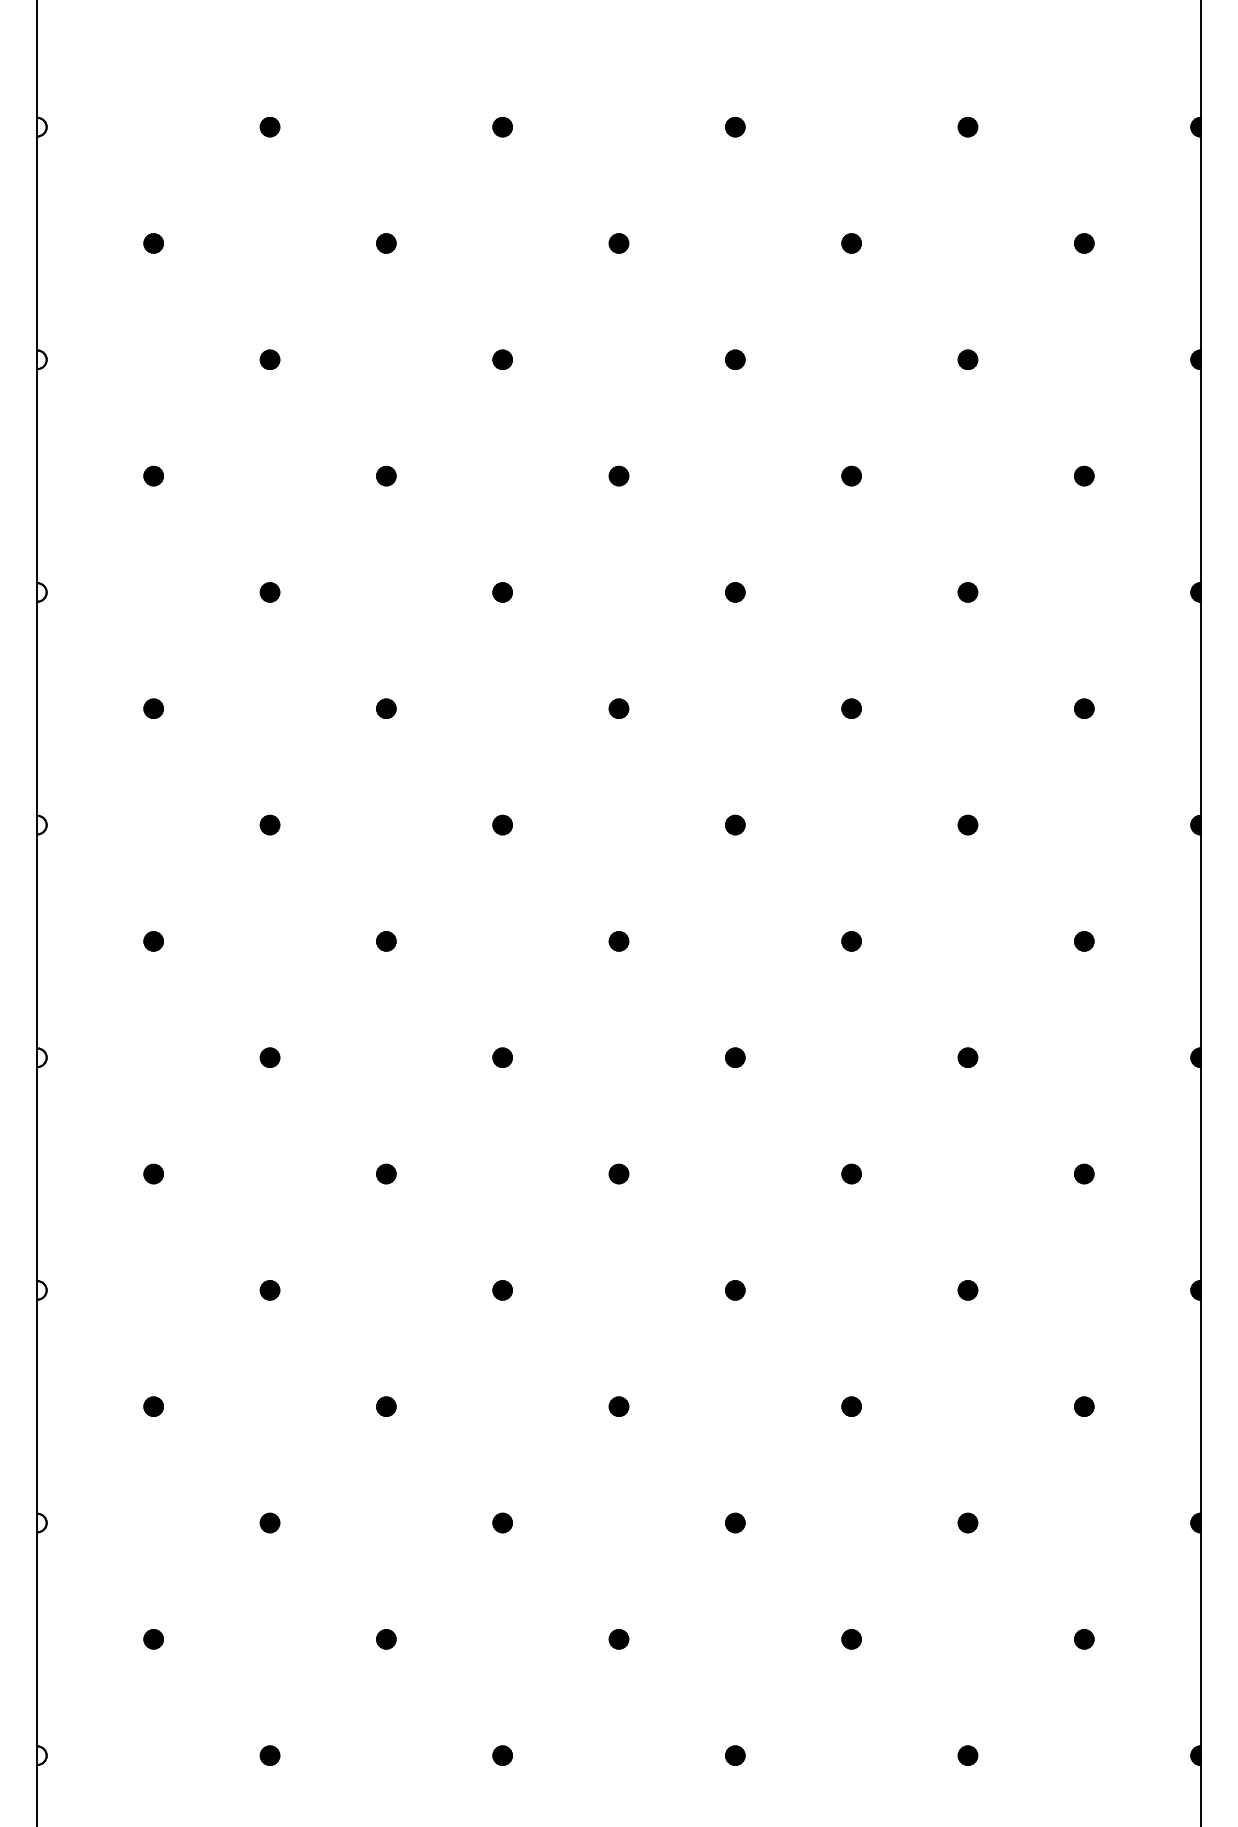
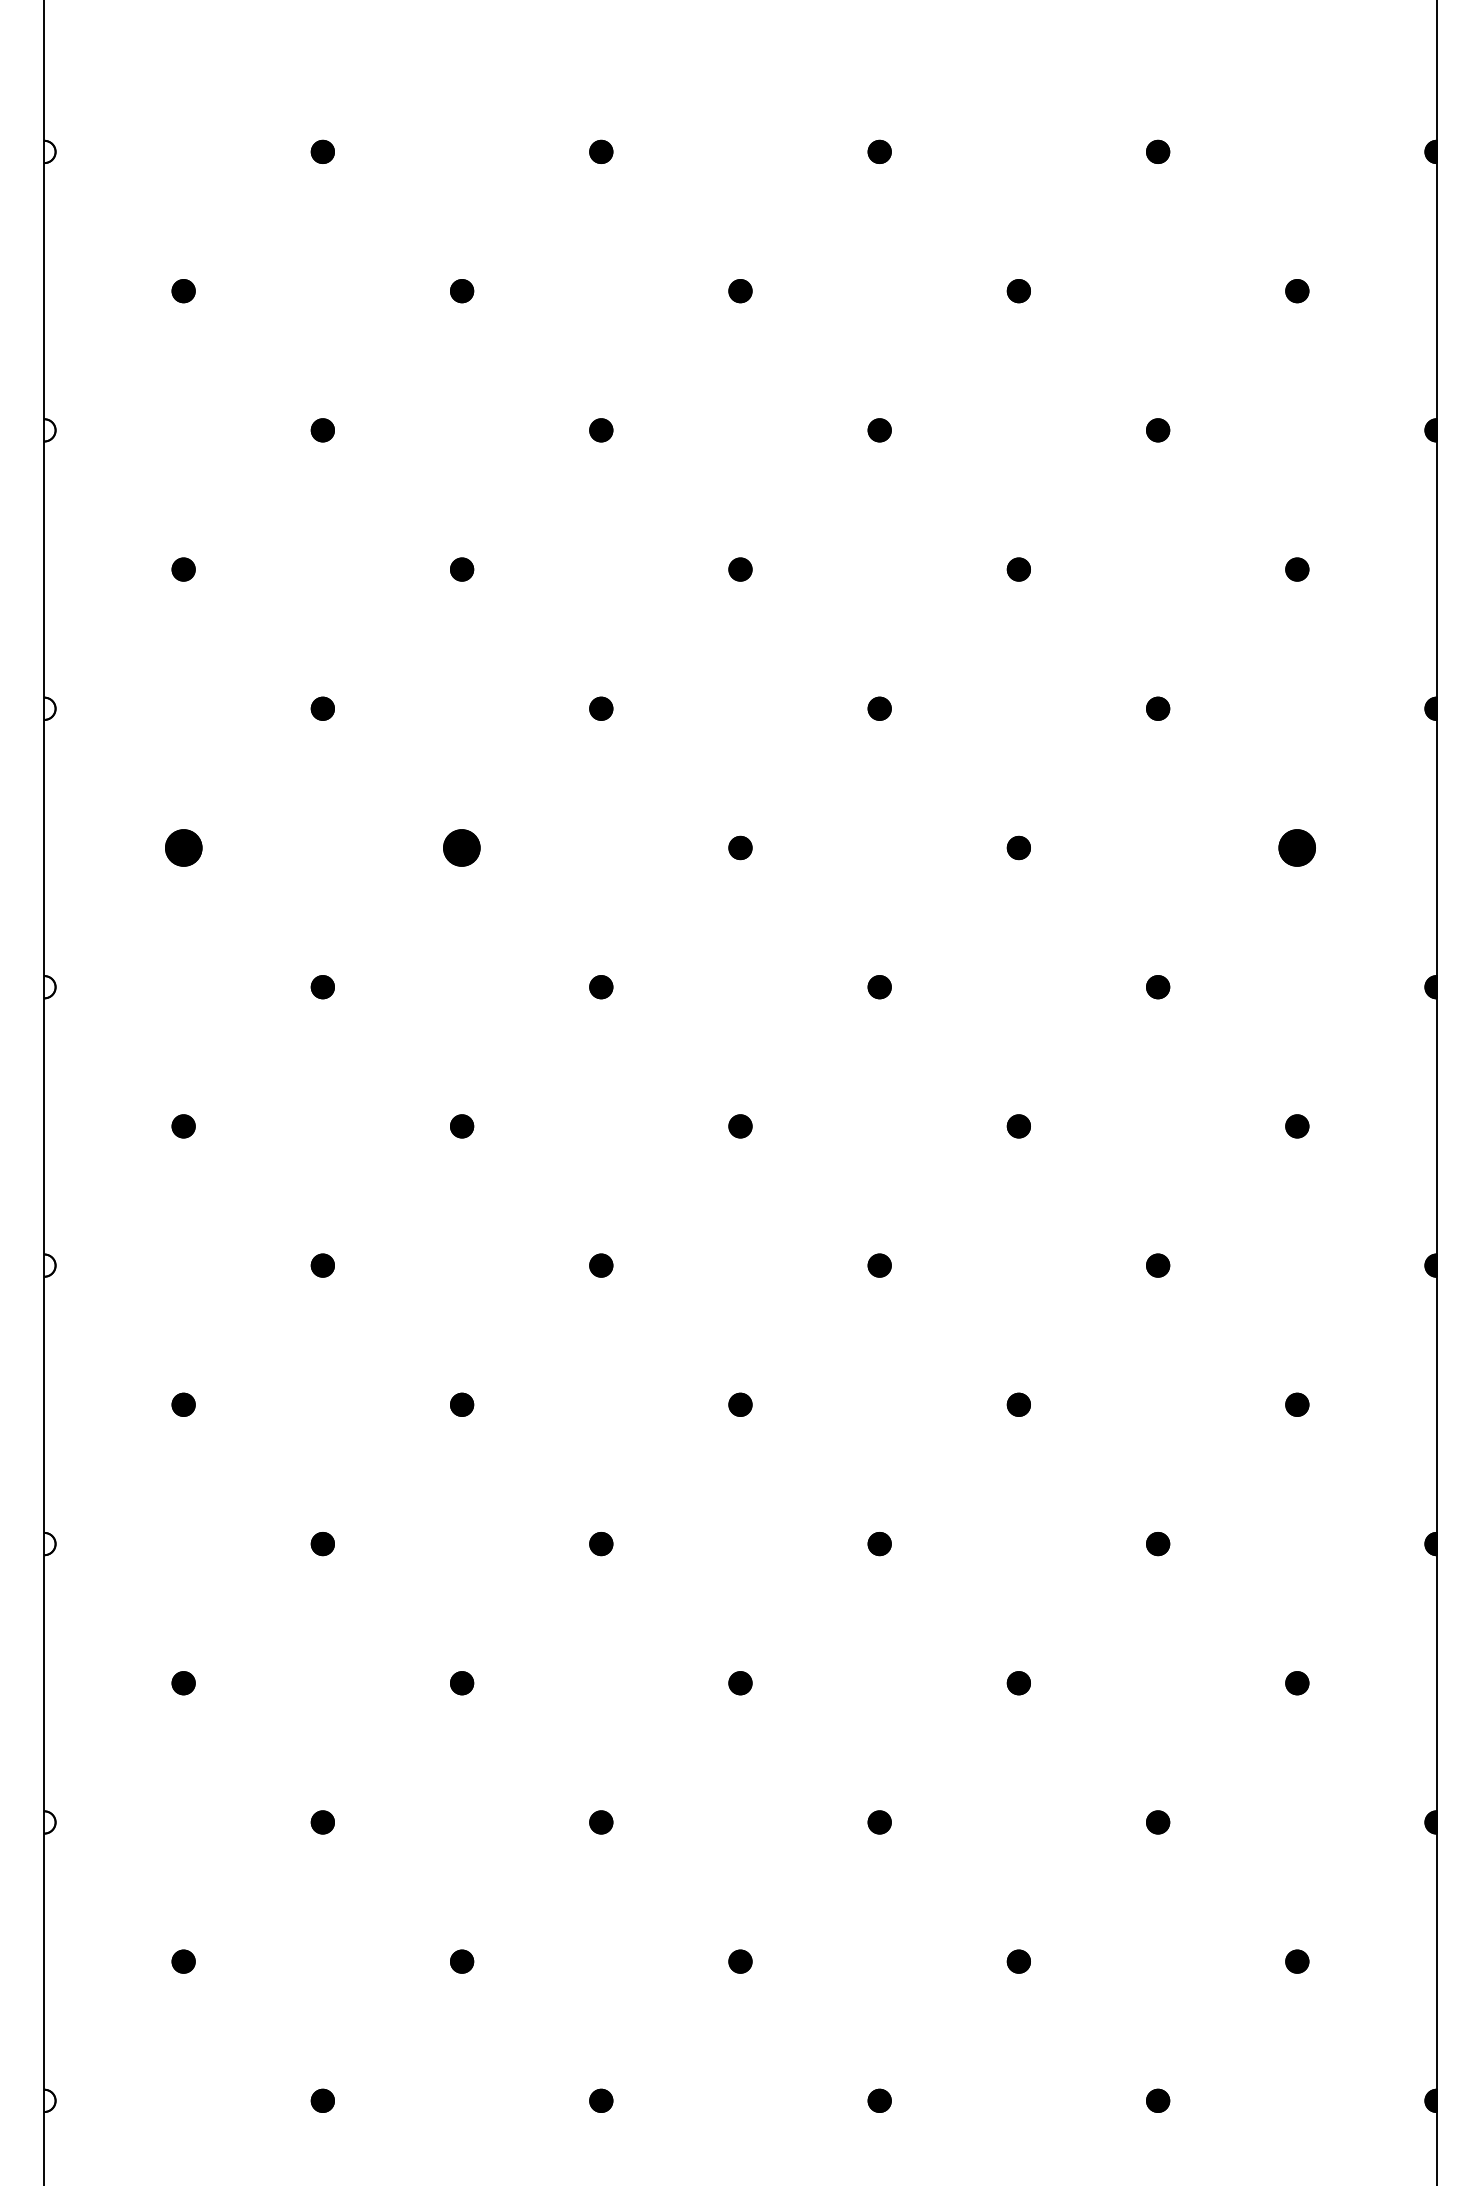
part: (153, 708) -> (183, 847), size x1.6
part: (386, 708) -> (462, 847), size x1.6
part: (1084, 708) -> (1297, 847), size x1.6

